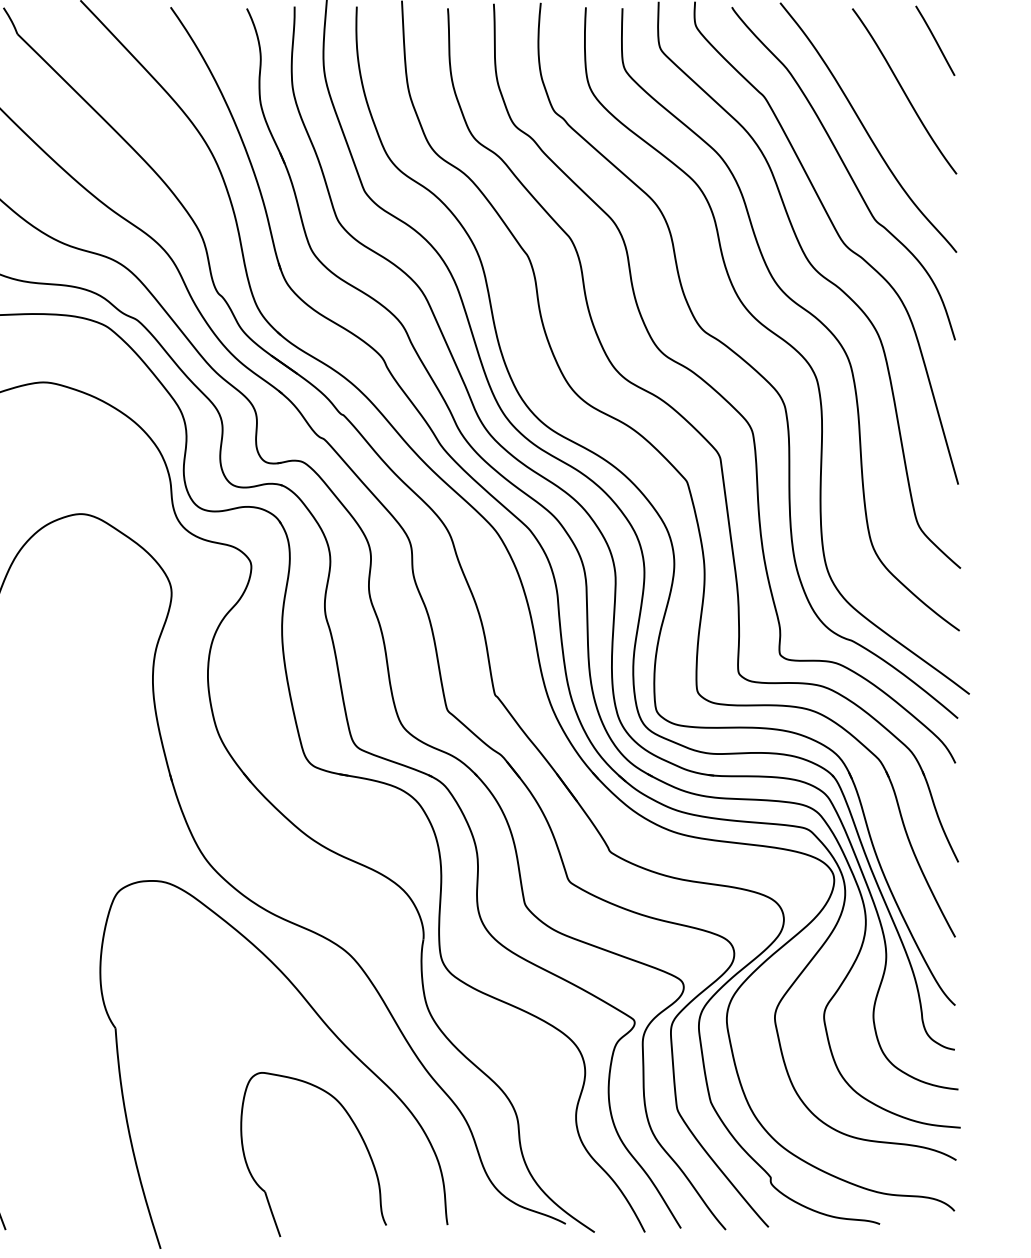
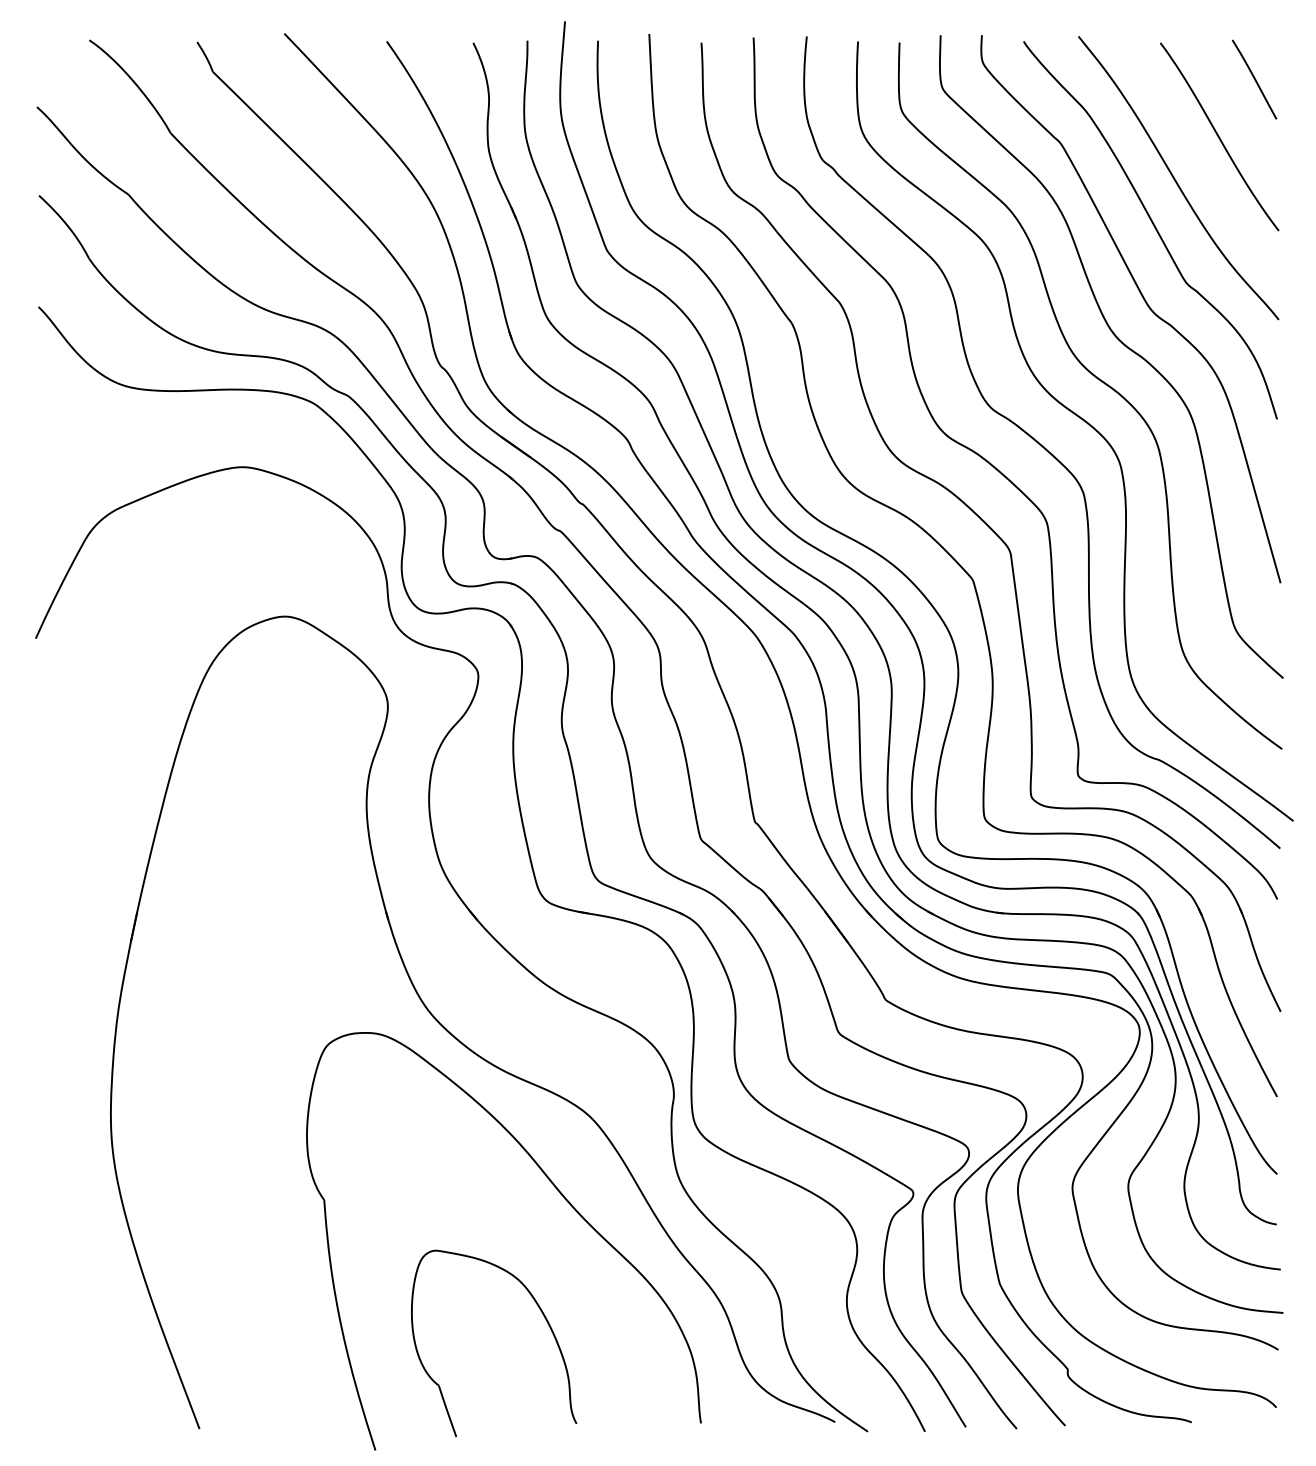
part: (358, 1132) -> (544, 1318), moved

